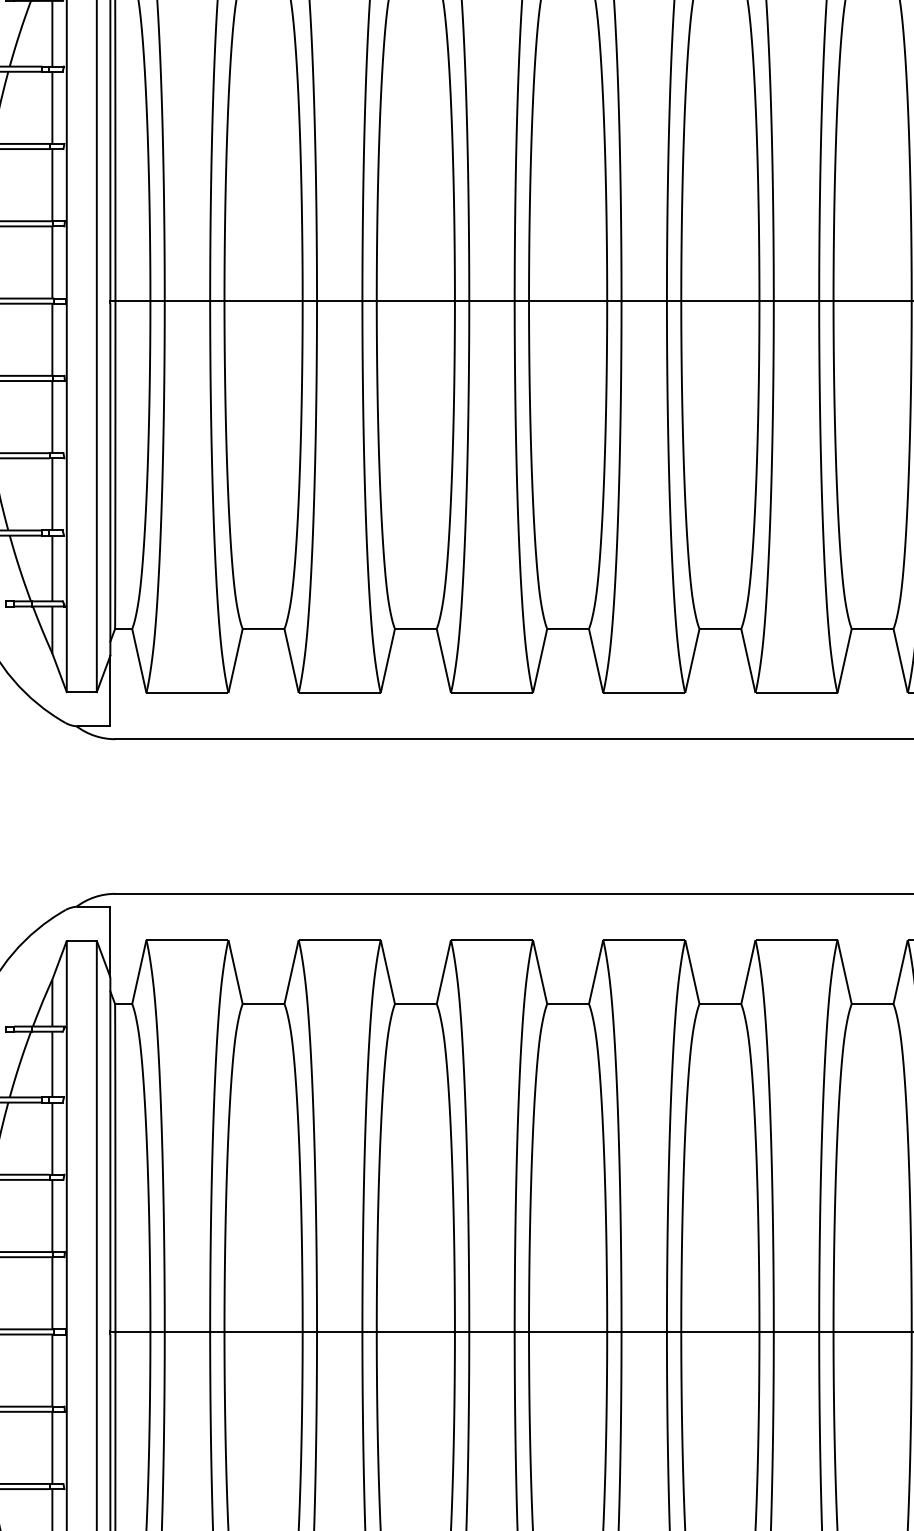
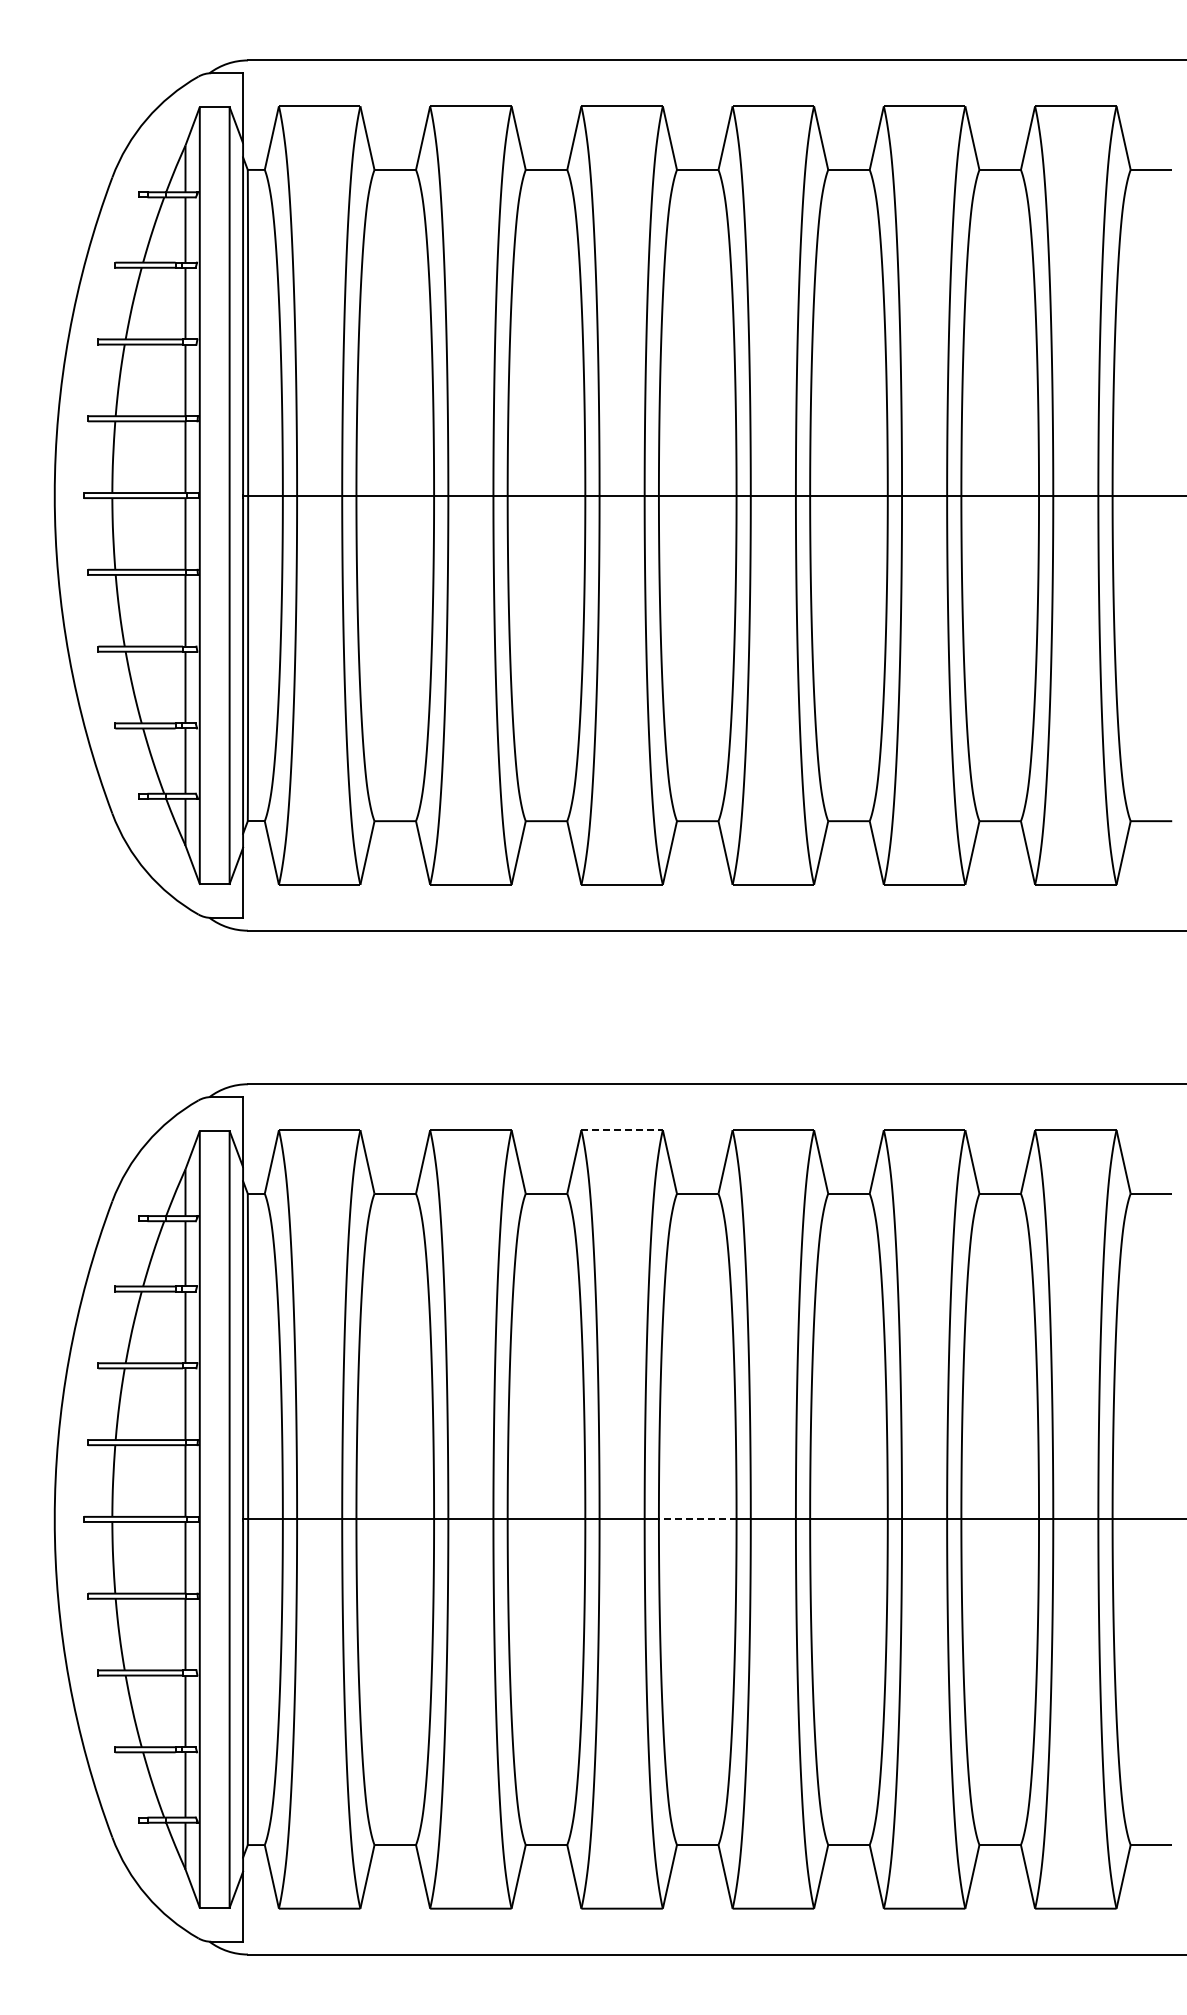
line: (492, 940) -> (622, 1130), solid -> dashed
line: (567, 1332) -> (697, 1519), solid -> dashed

